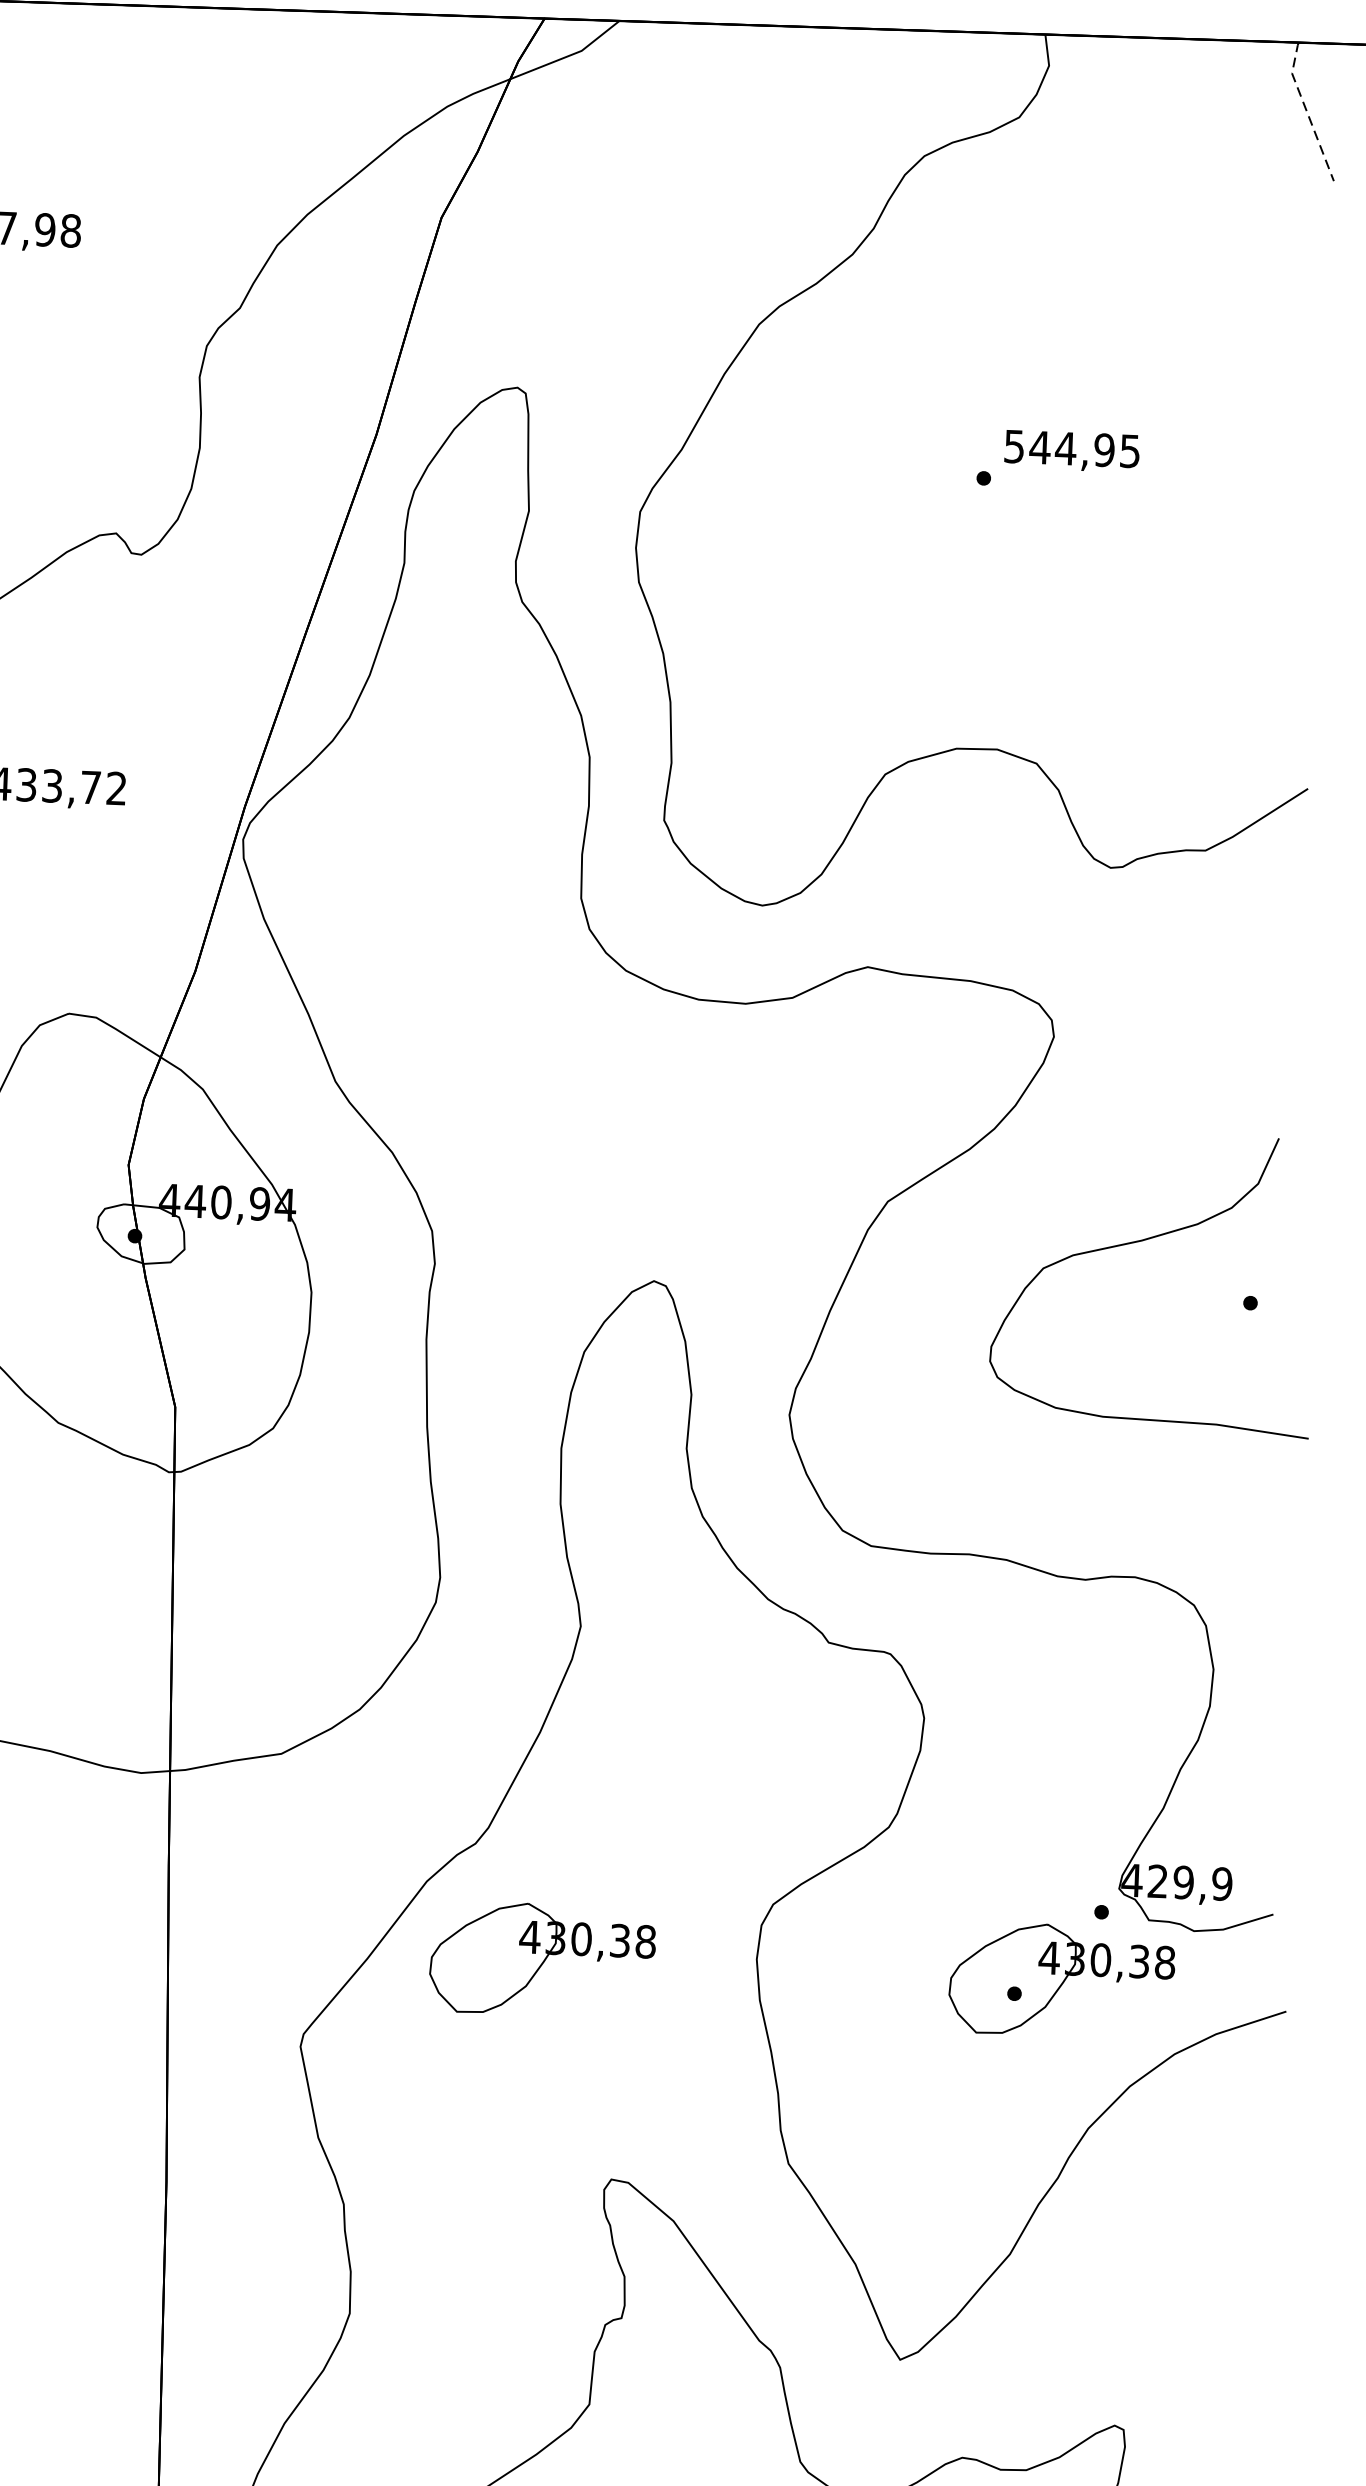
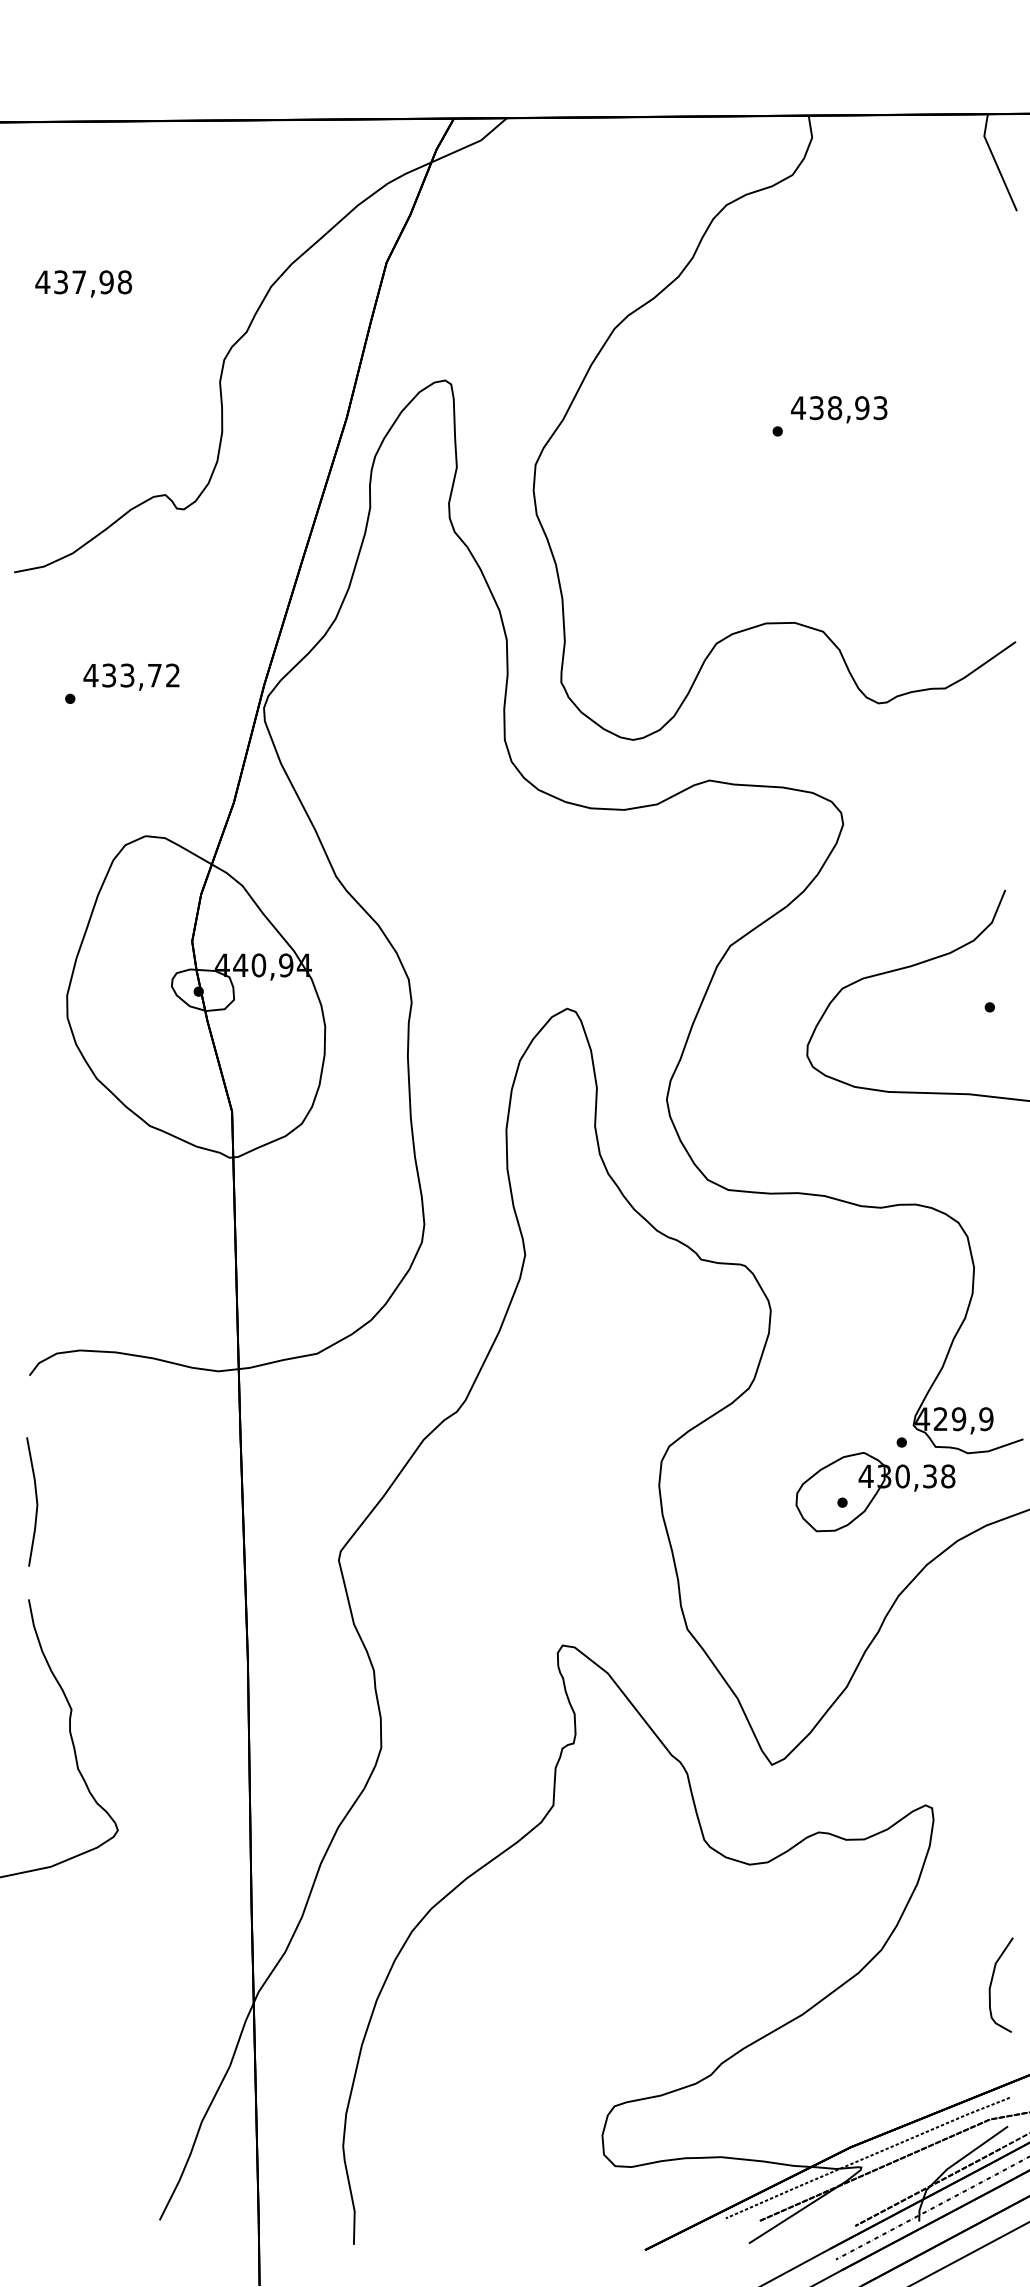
line: (1306, 109) -> (995, 161), dashed -> solid
text: (1070, 449) -> (838, 408), 544,95 -> 438,93
part: (542, 1960) -> (507, 1492), removed

